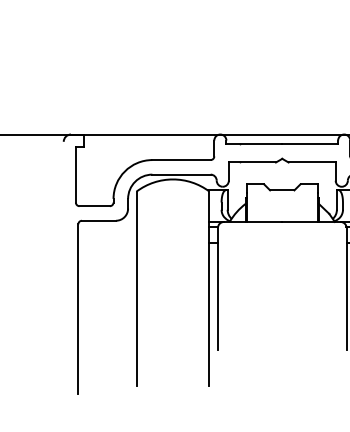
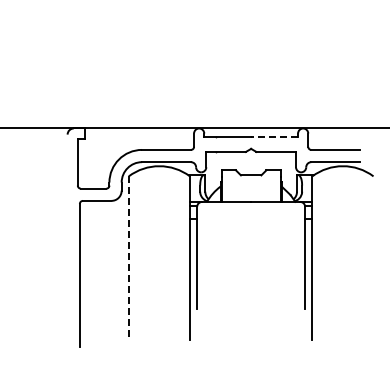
line: (310, 144) -> (274, 136), solid -> dashed
line: (136, 288) -> (128, 257), solid -> dashed

